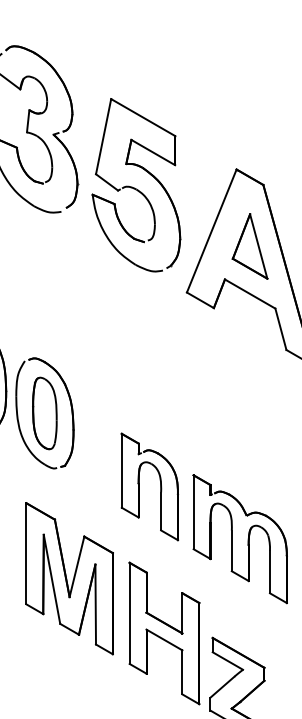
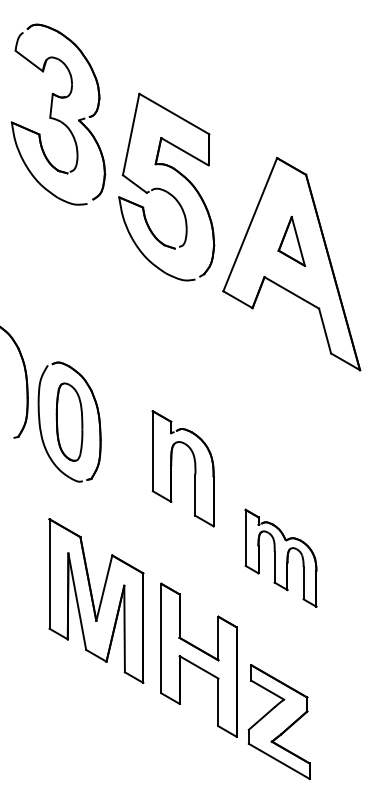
part: (136, 184) -> (166, 186), moved
part: (249, 246) -> (291, 241), size x0.7
part: (139, 483) -> (172, 465), moved
part: (239, 539) -> (280, 558), size x0.7

